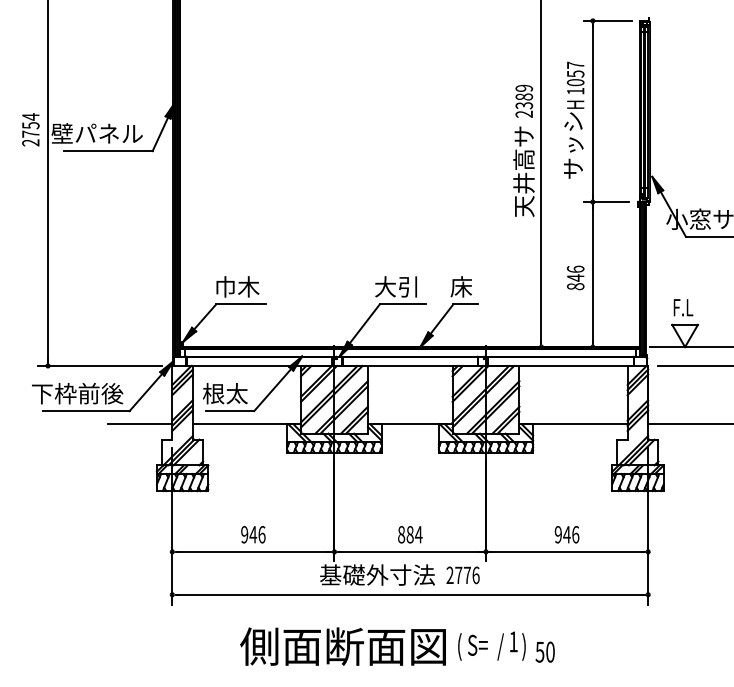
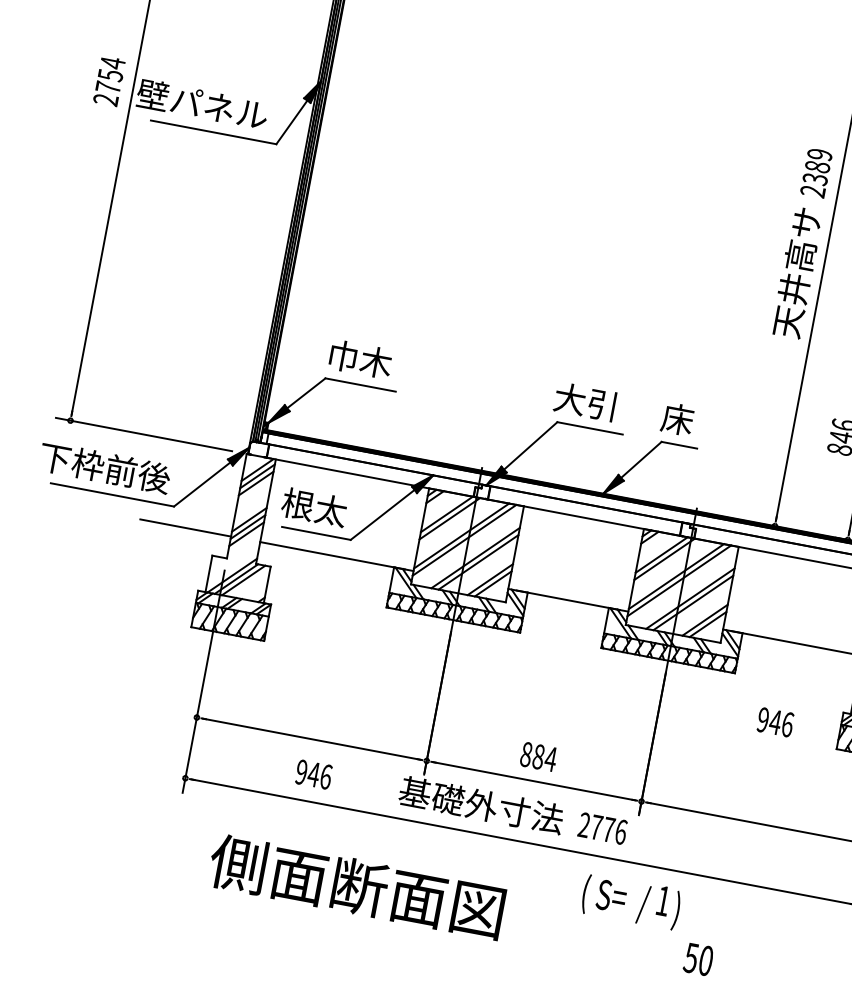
text: (253, 534) -> (314, 774), moved
text: (566, 534) -> (774, 721), moved
text: (491, 645) -> (630, 900), moved
text: (342, 646) -> (356, 886), moved

